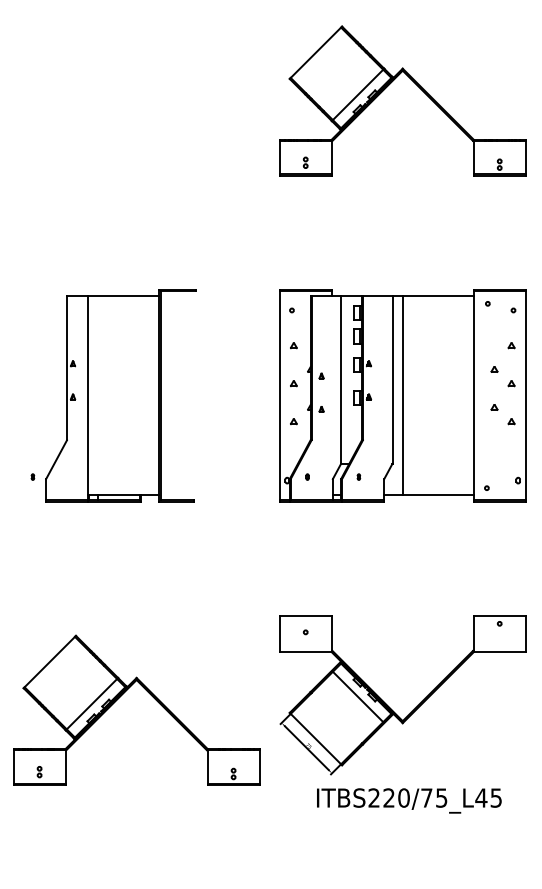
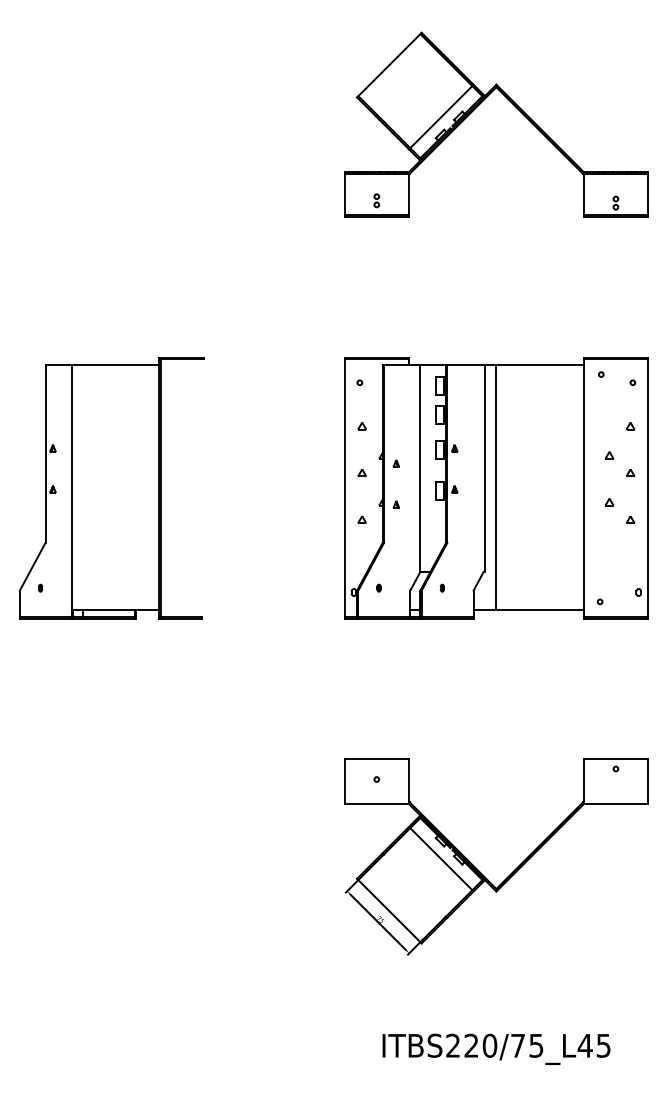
part: (120, 396) -> (111, 488), moved
part: (122, 695) -> (150, 857), removed
text: (409, 800) -> (496, 1048), moved

